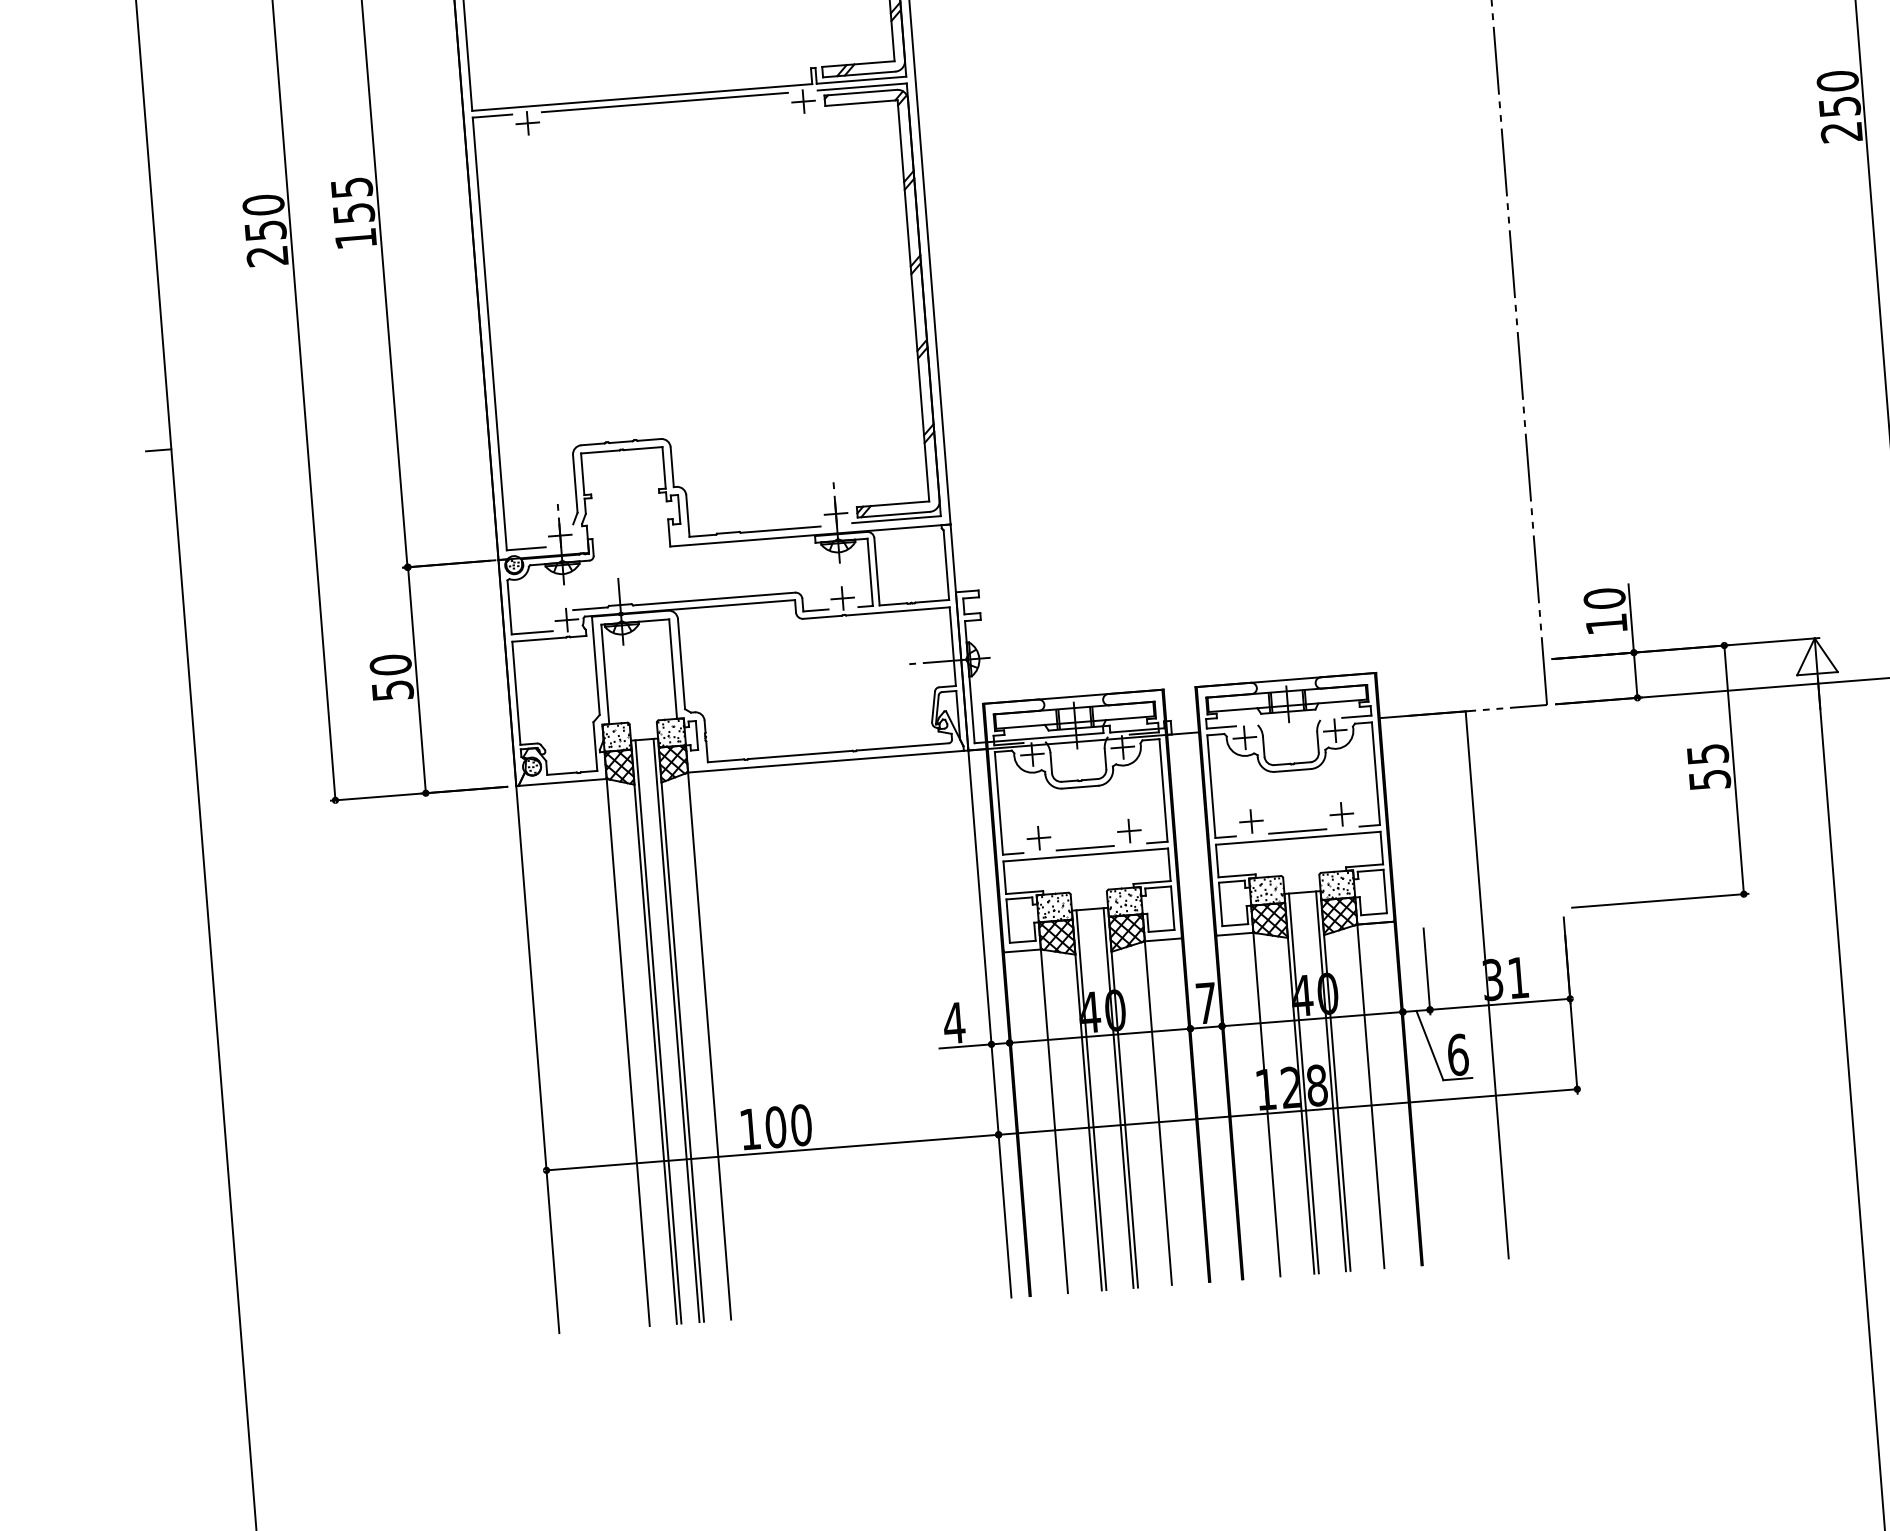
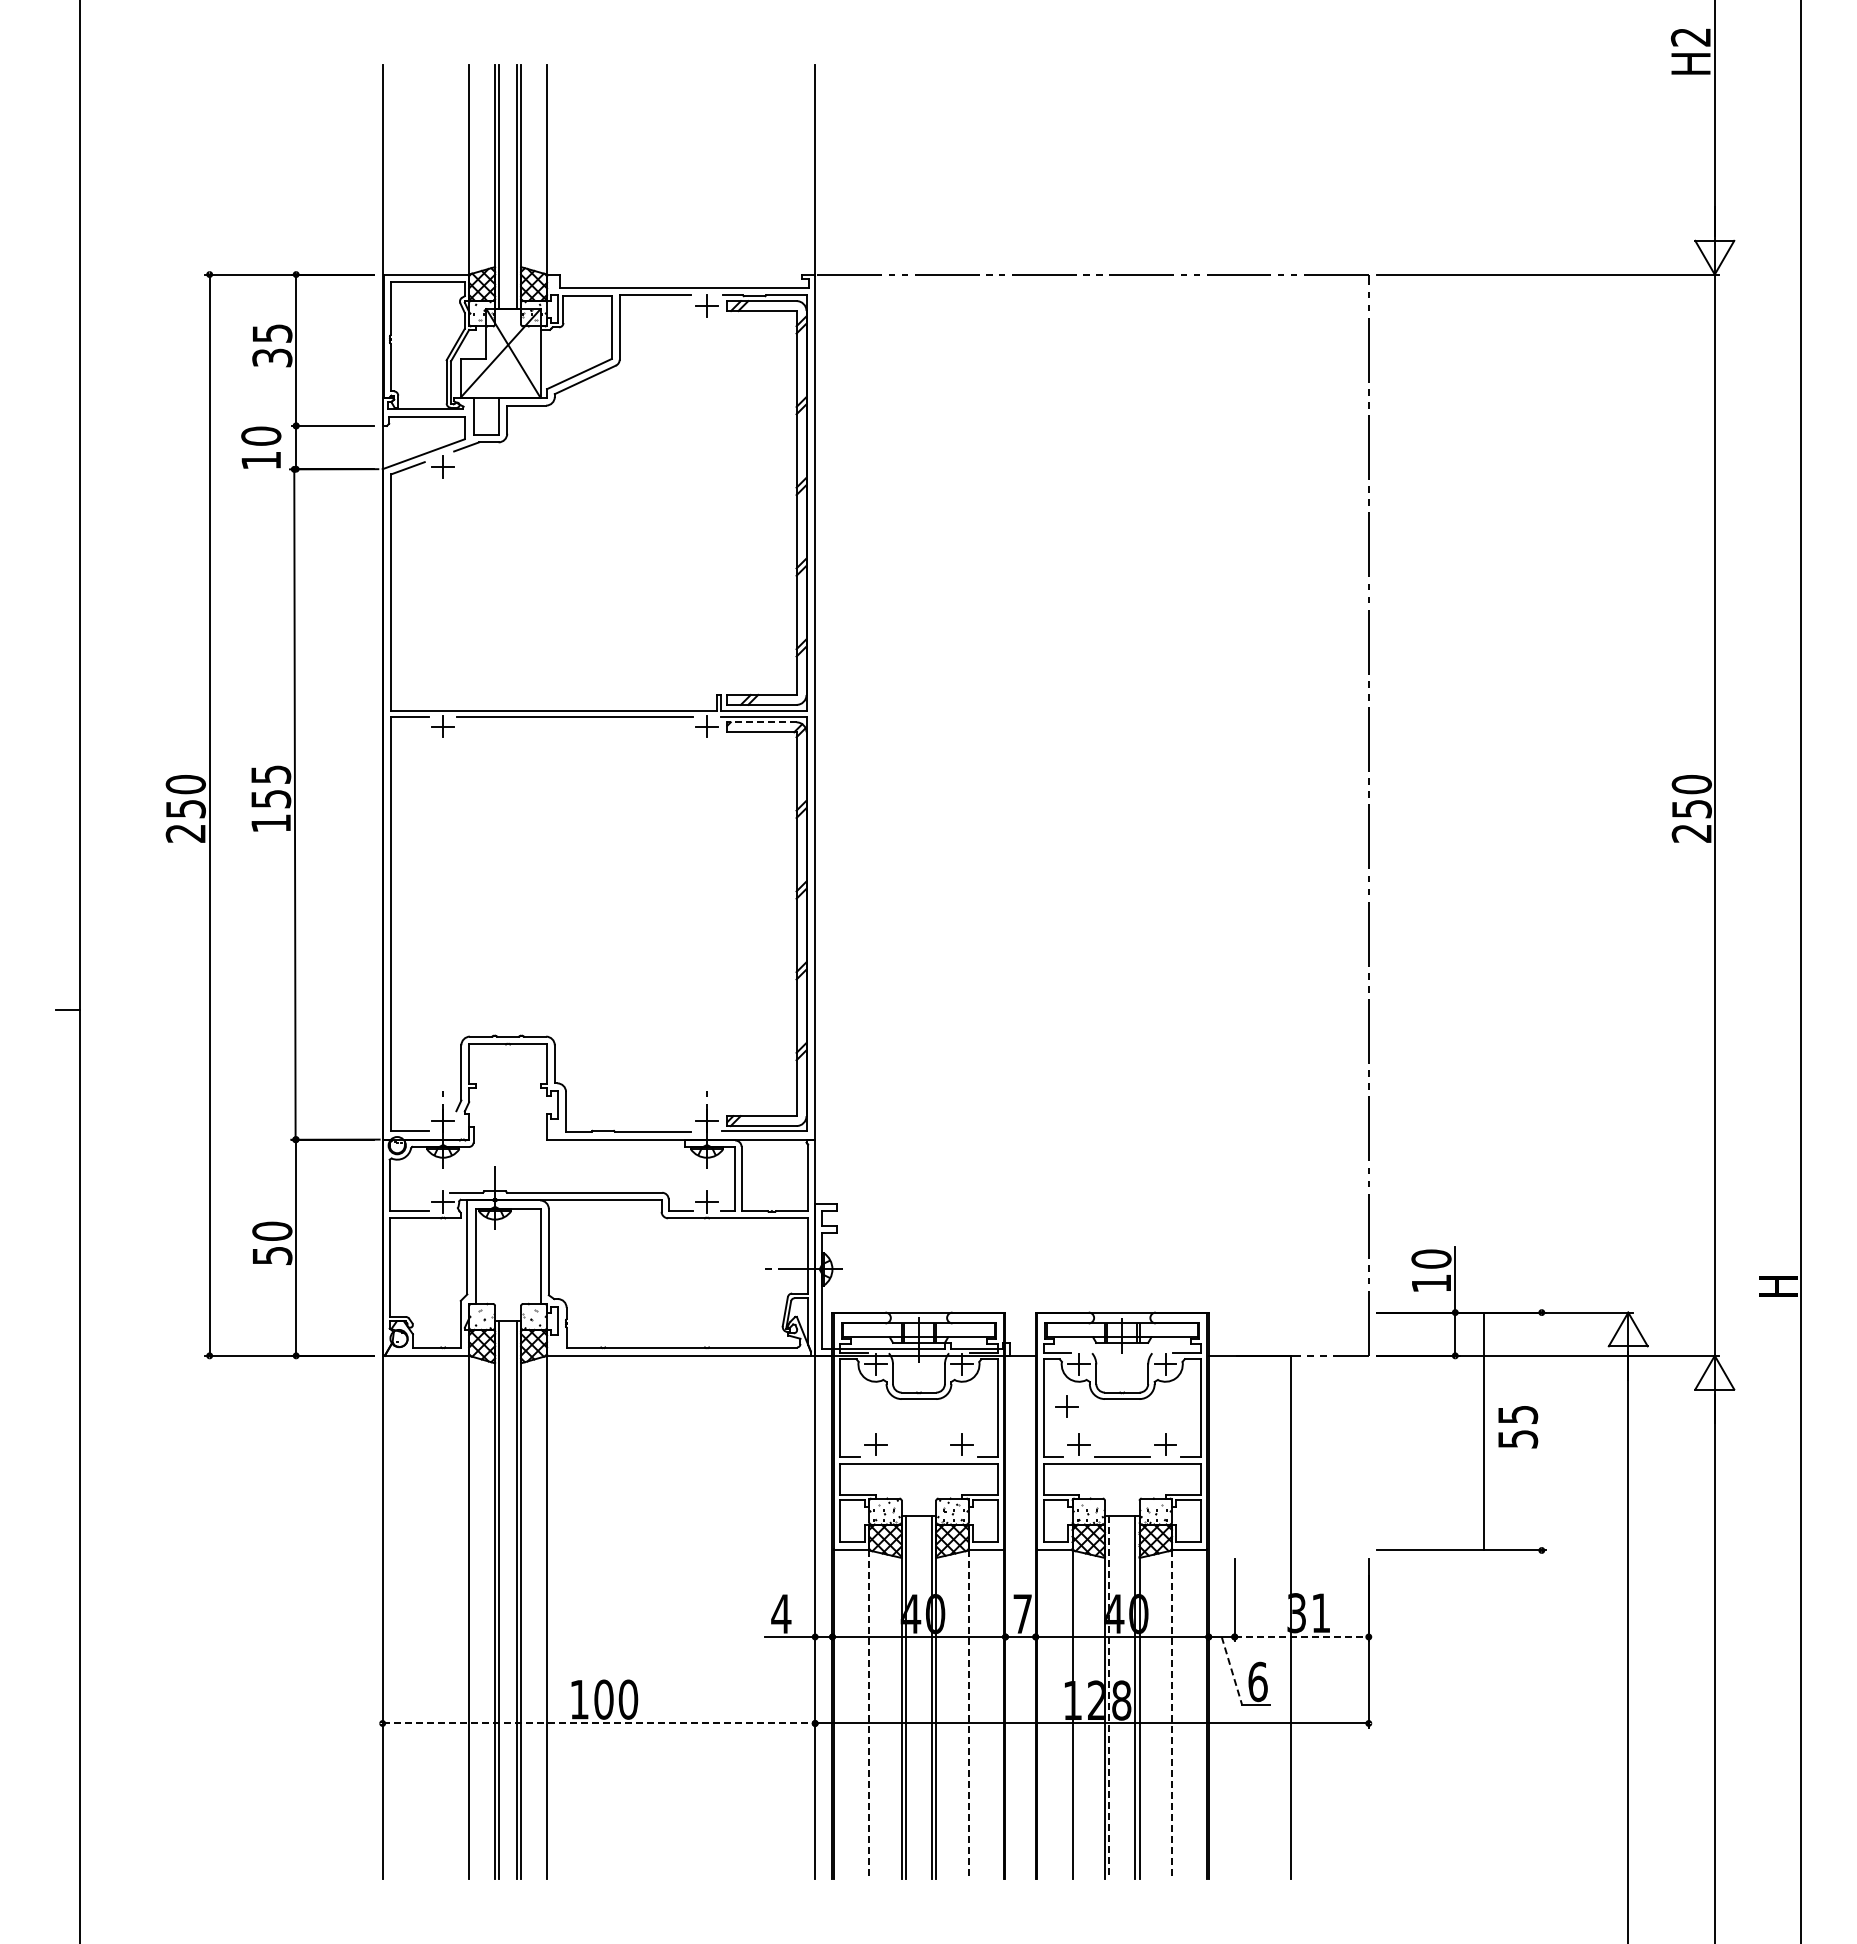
line: (860, 92) -> (761, 722), solid -> dashed
line: (1733, 769) -> (1483, 1431), moved
part: (1235, 782) -> (1066, 1406), added
line: (1084, 848) -> (918, 1457), removed
line: (1500, 1003) -> (1302, 1636), solid -> dashed
line: (1430, 1046) -> (1232, 1671), solid -> dashed
line: (1304, 1083) -> (1109, 1697), solid -> dashed
line: (1371, 1097) -> (1172, 1715), solid -> dashed
line: (1158, 1113) -> (968, 1715), solid -> dashed
line: (1054, 1121) -> (869, 1715), solid -> dashed
line: (773, 1152) -> (599, 1723), solid -> dashed

